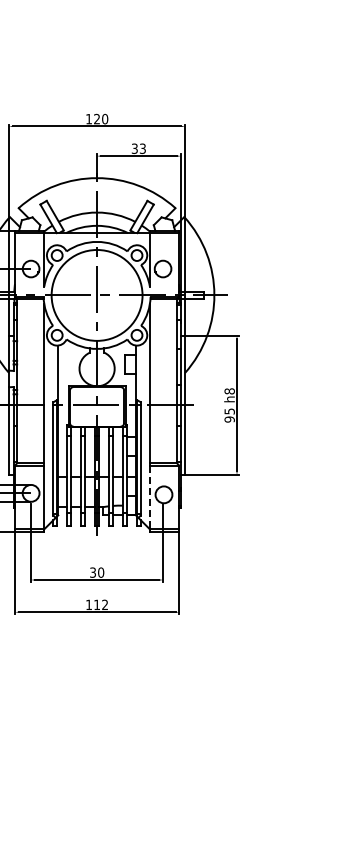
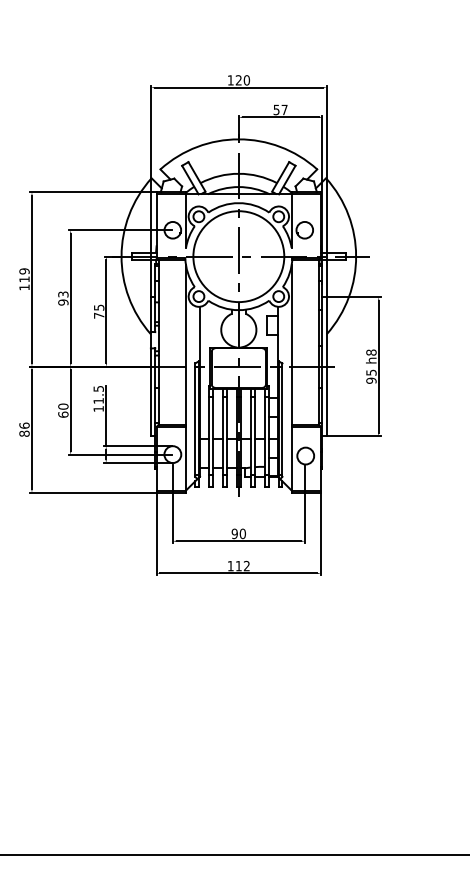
text: (138, 148) -> (280, 109), 33 -> 57
line: (149, 497) -> (291, 458), dashed -> solid
text: (92, 572) -> (234, 533), 30 -> 90

